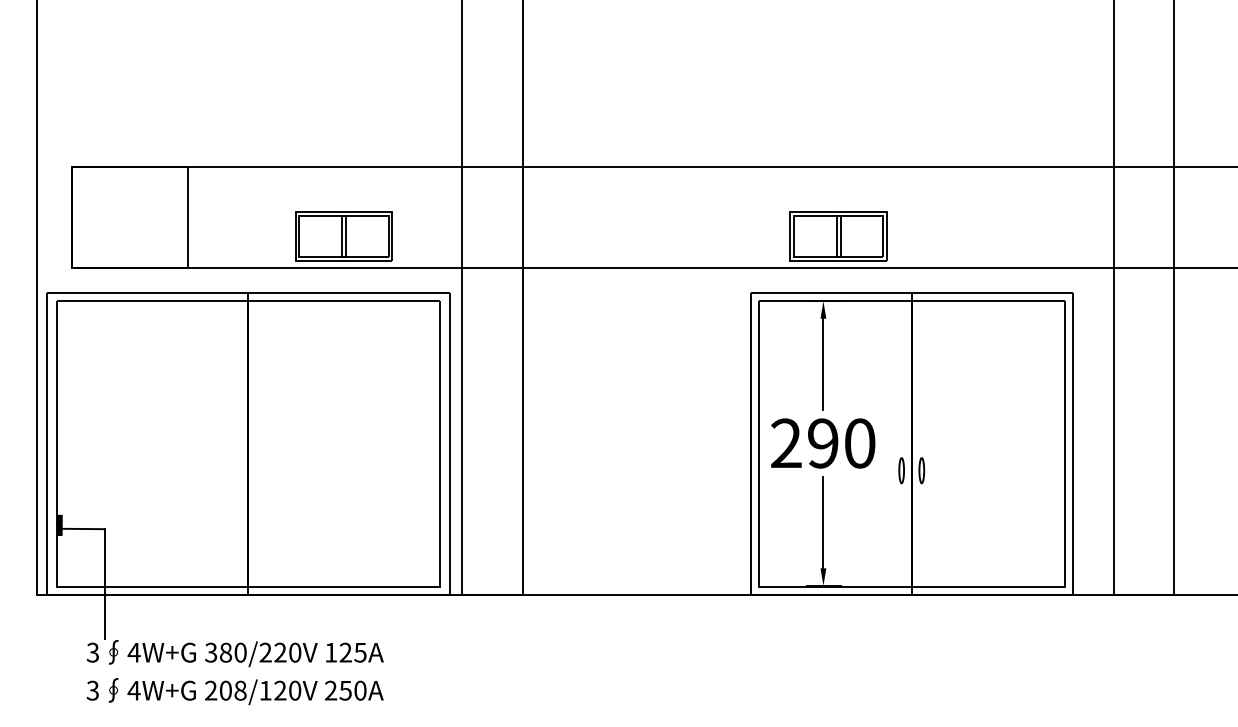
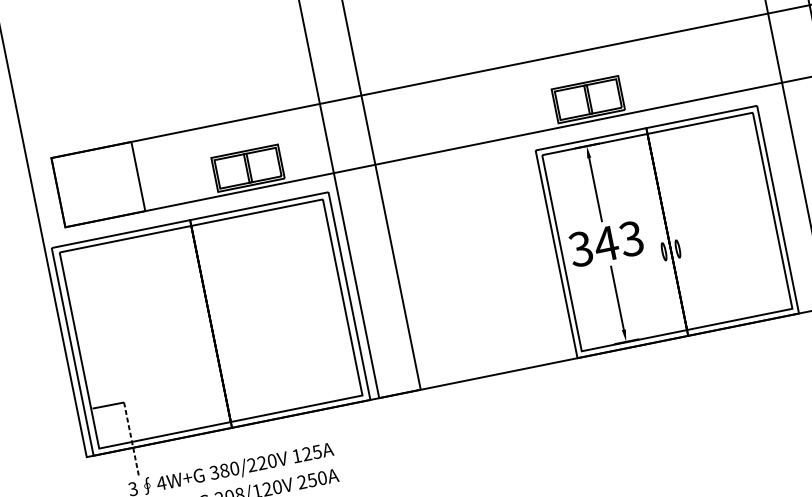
text: (822, 443) -> (605, 244), 290 -> 343
fill: (59, 524) -> (92, 405), removed
line: (104, 583) -> (131, 439), solid -> dashed

